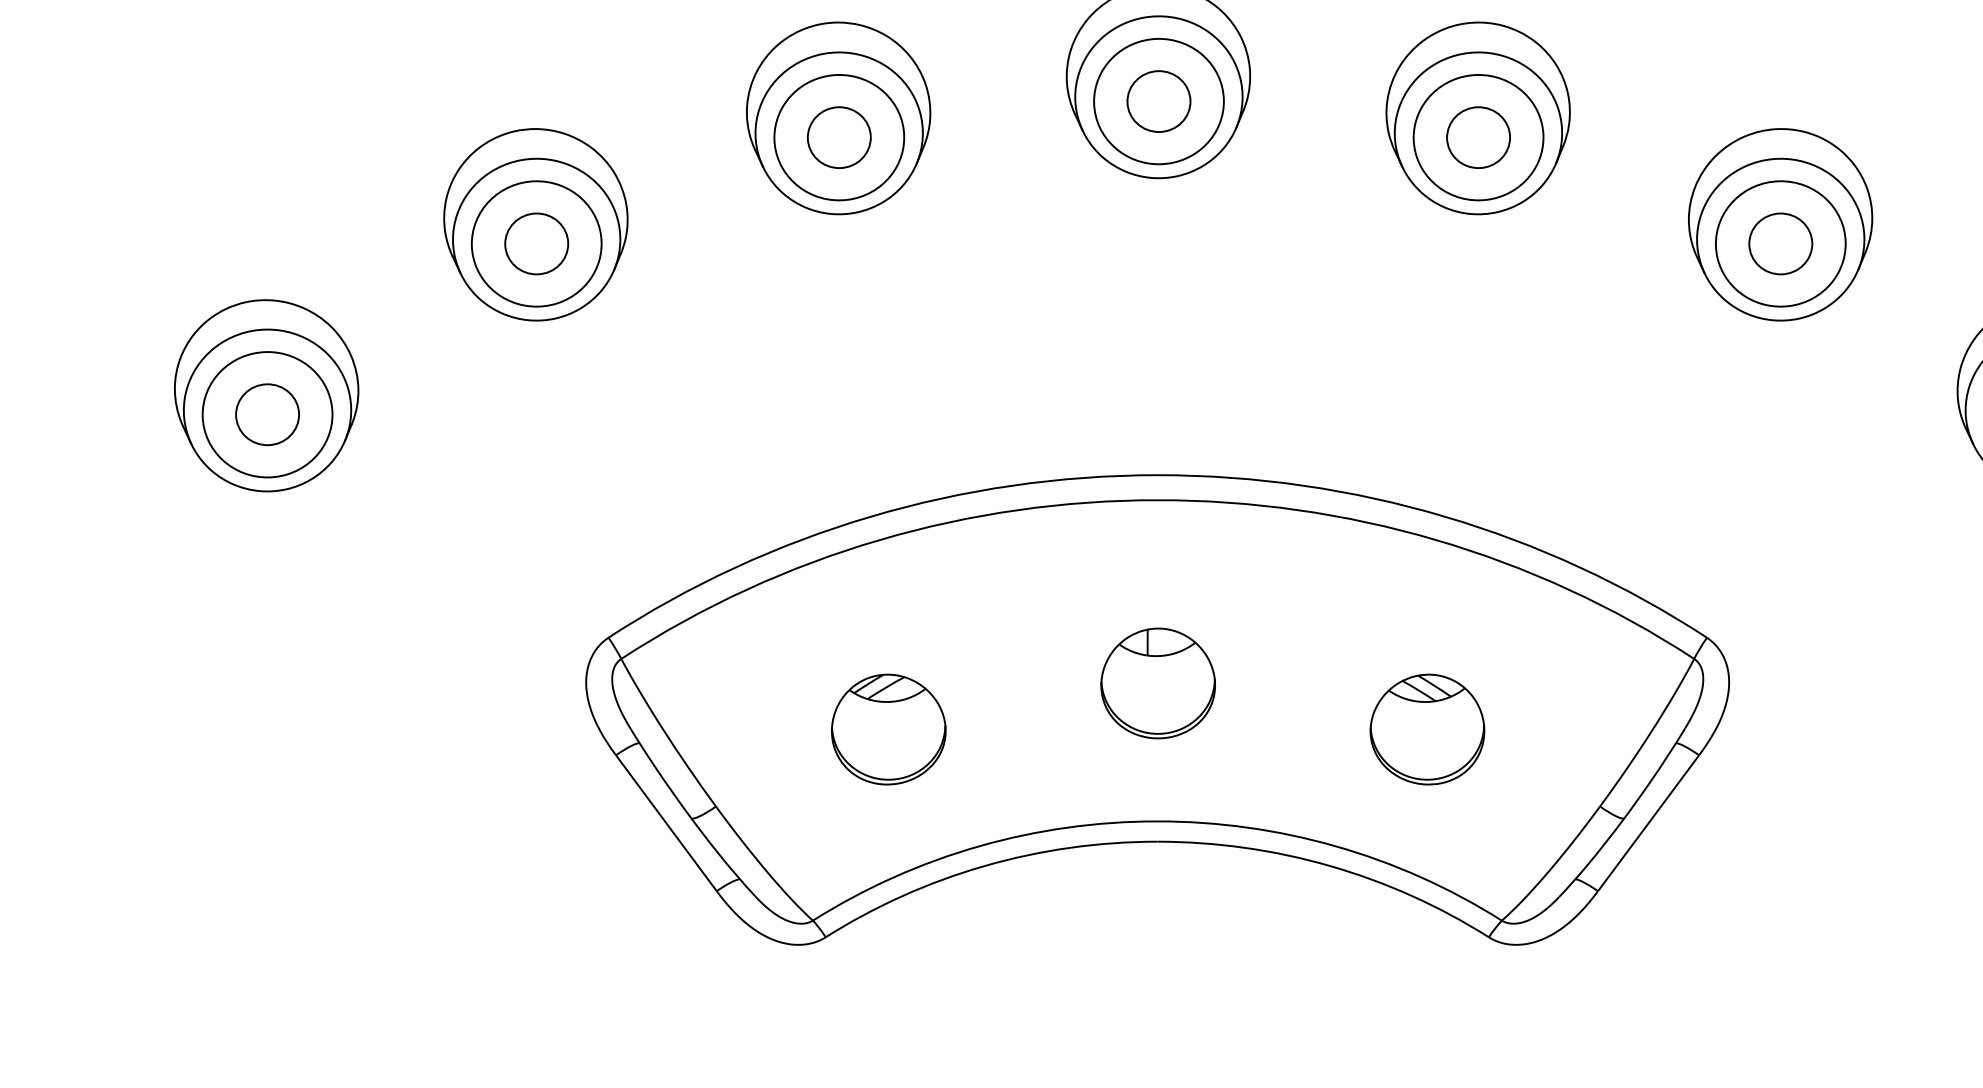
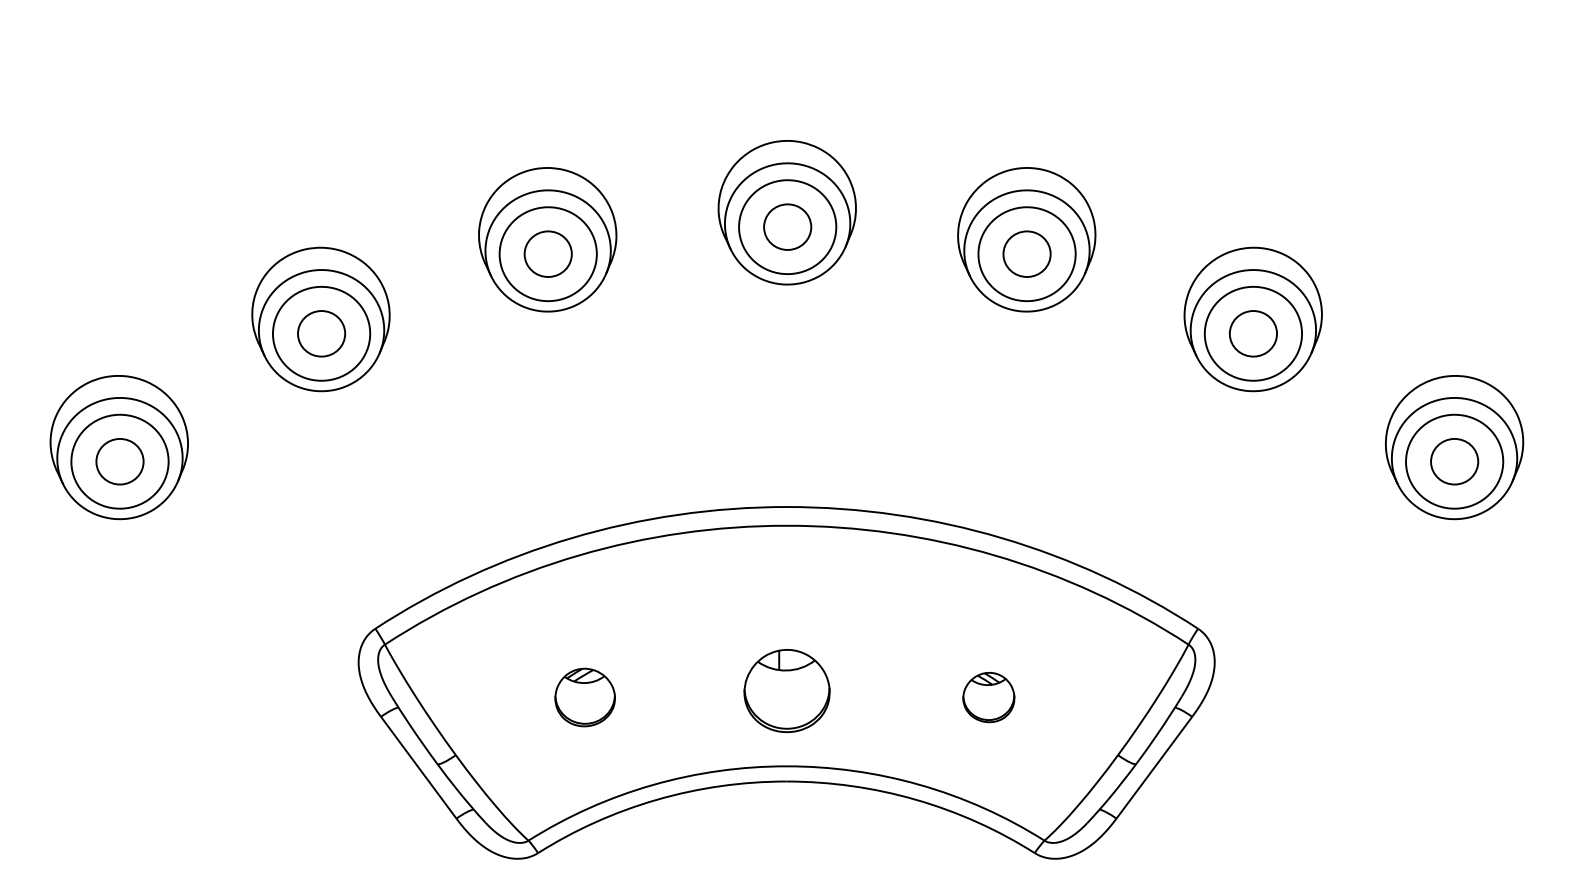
part: (1157, 682) -> (786, 690), moved
part: (887, 729) -> (584, 697), size x0.7
part: (1427, 729) -> (988, 697), size x0.6

